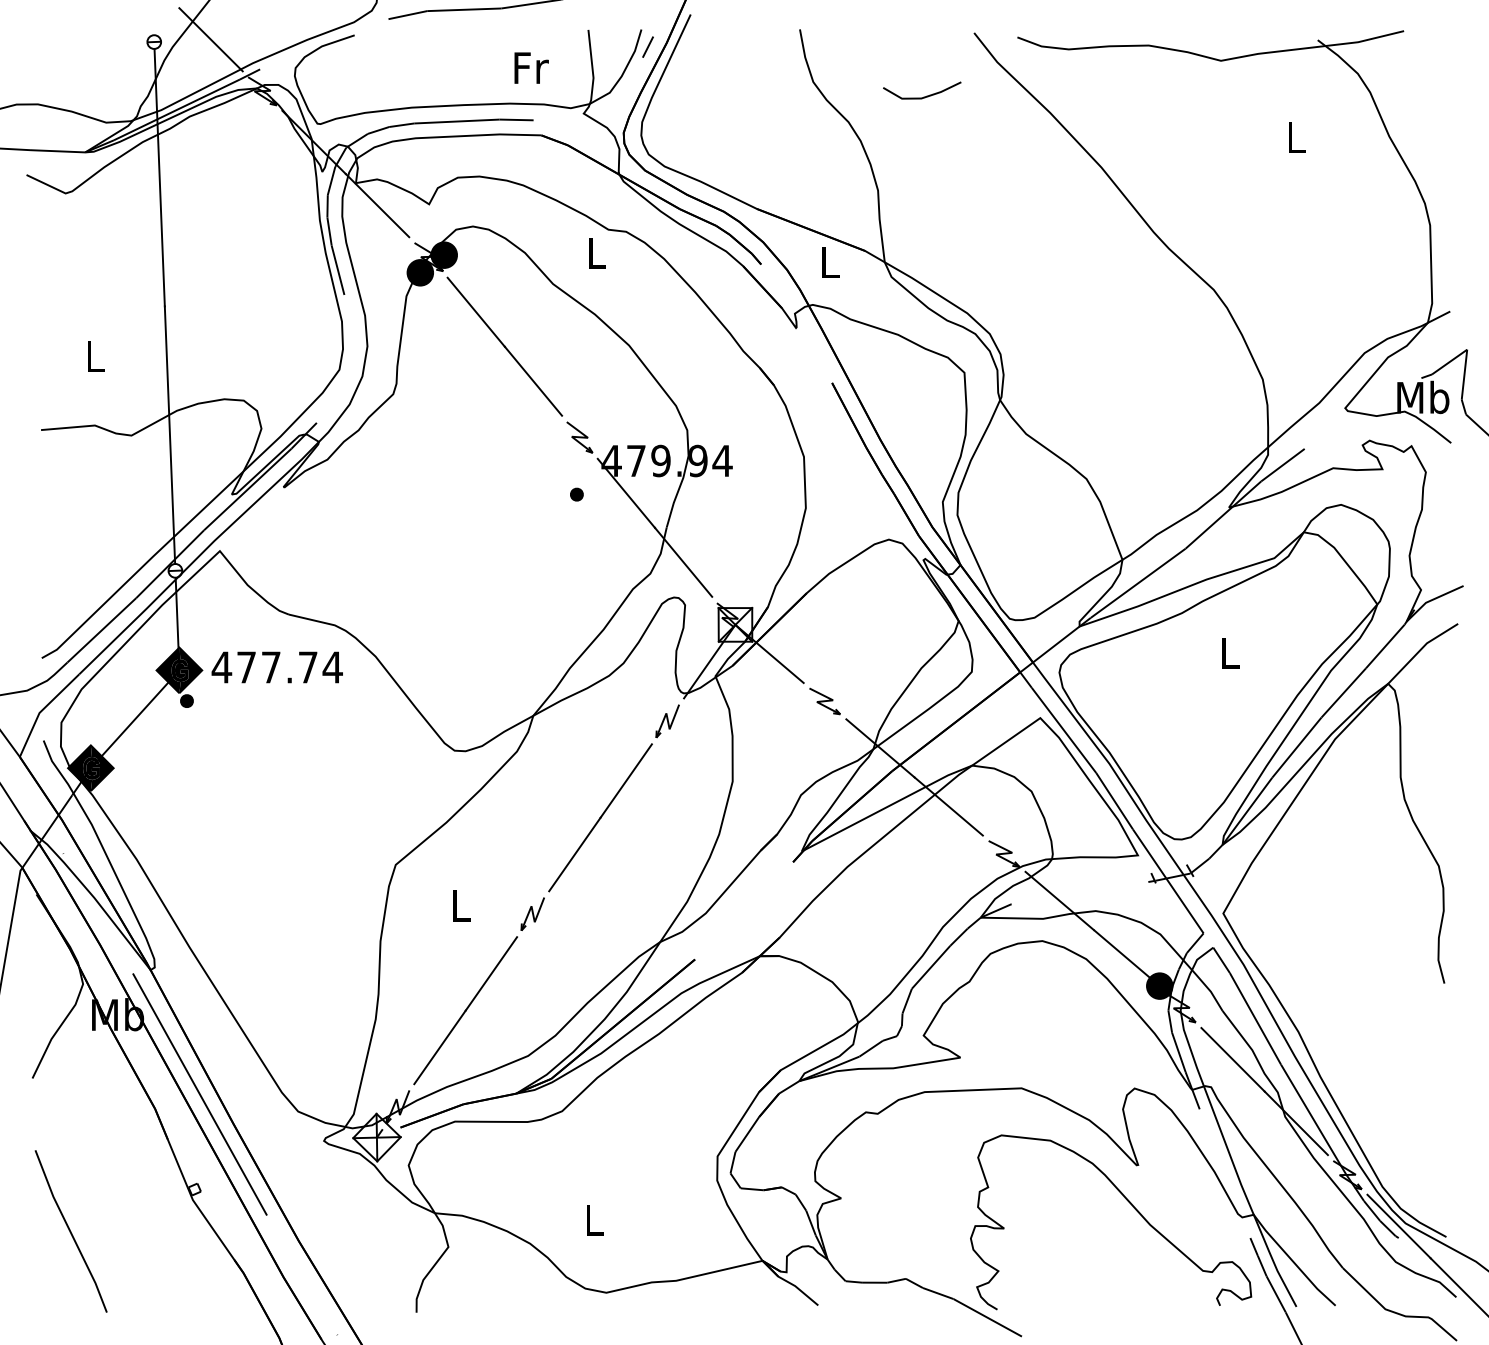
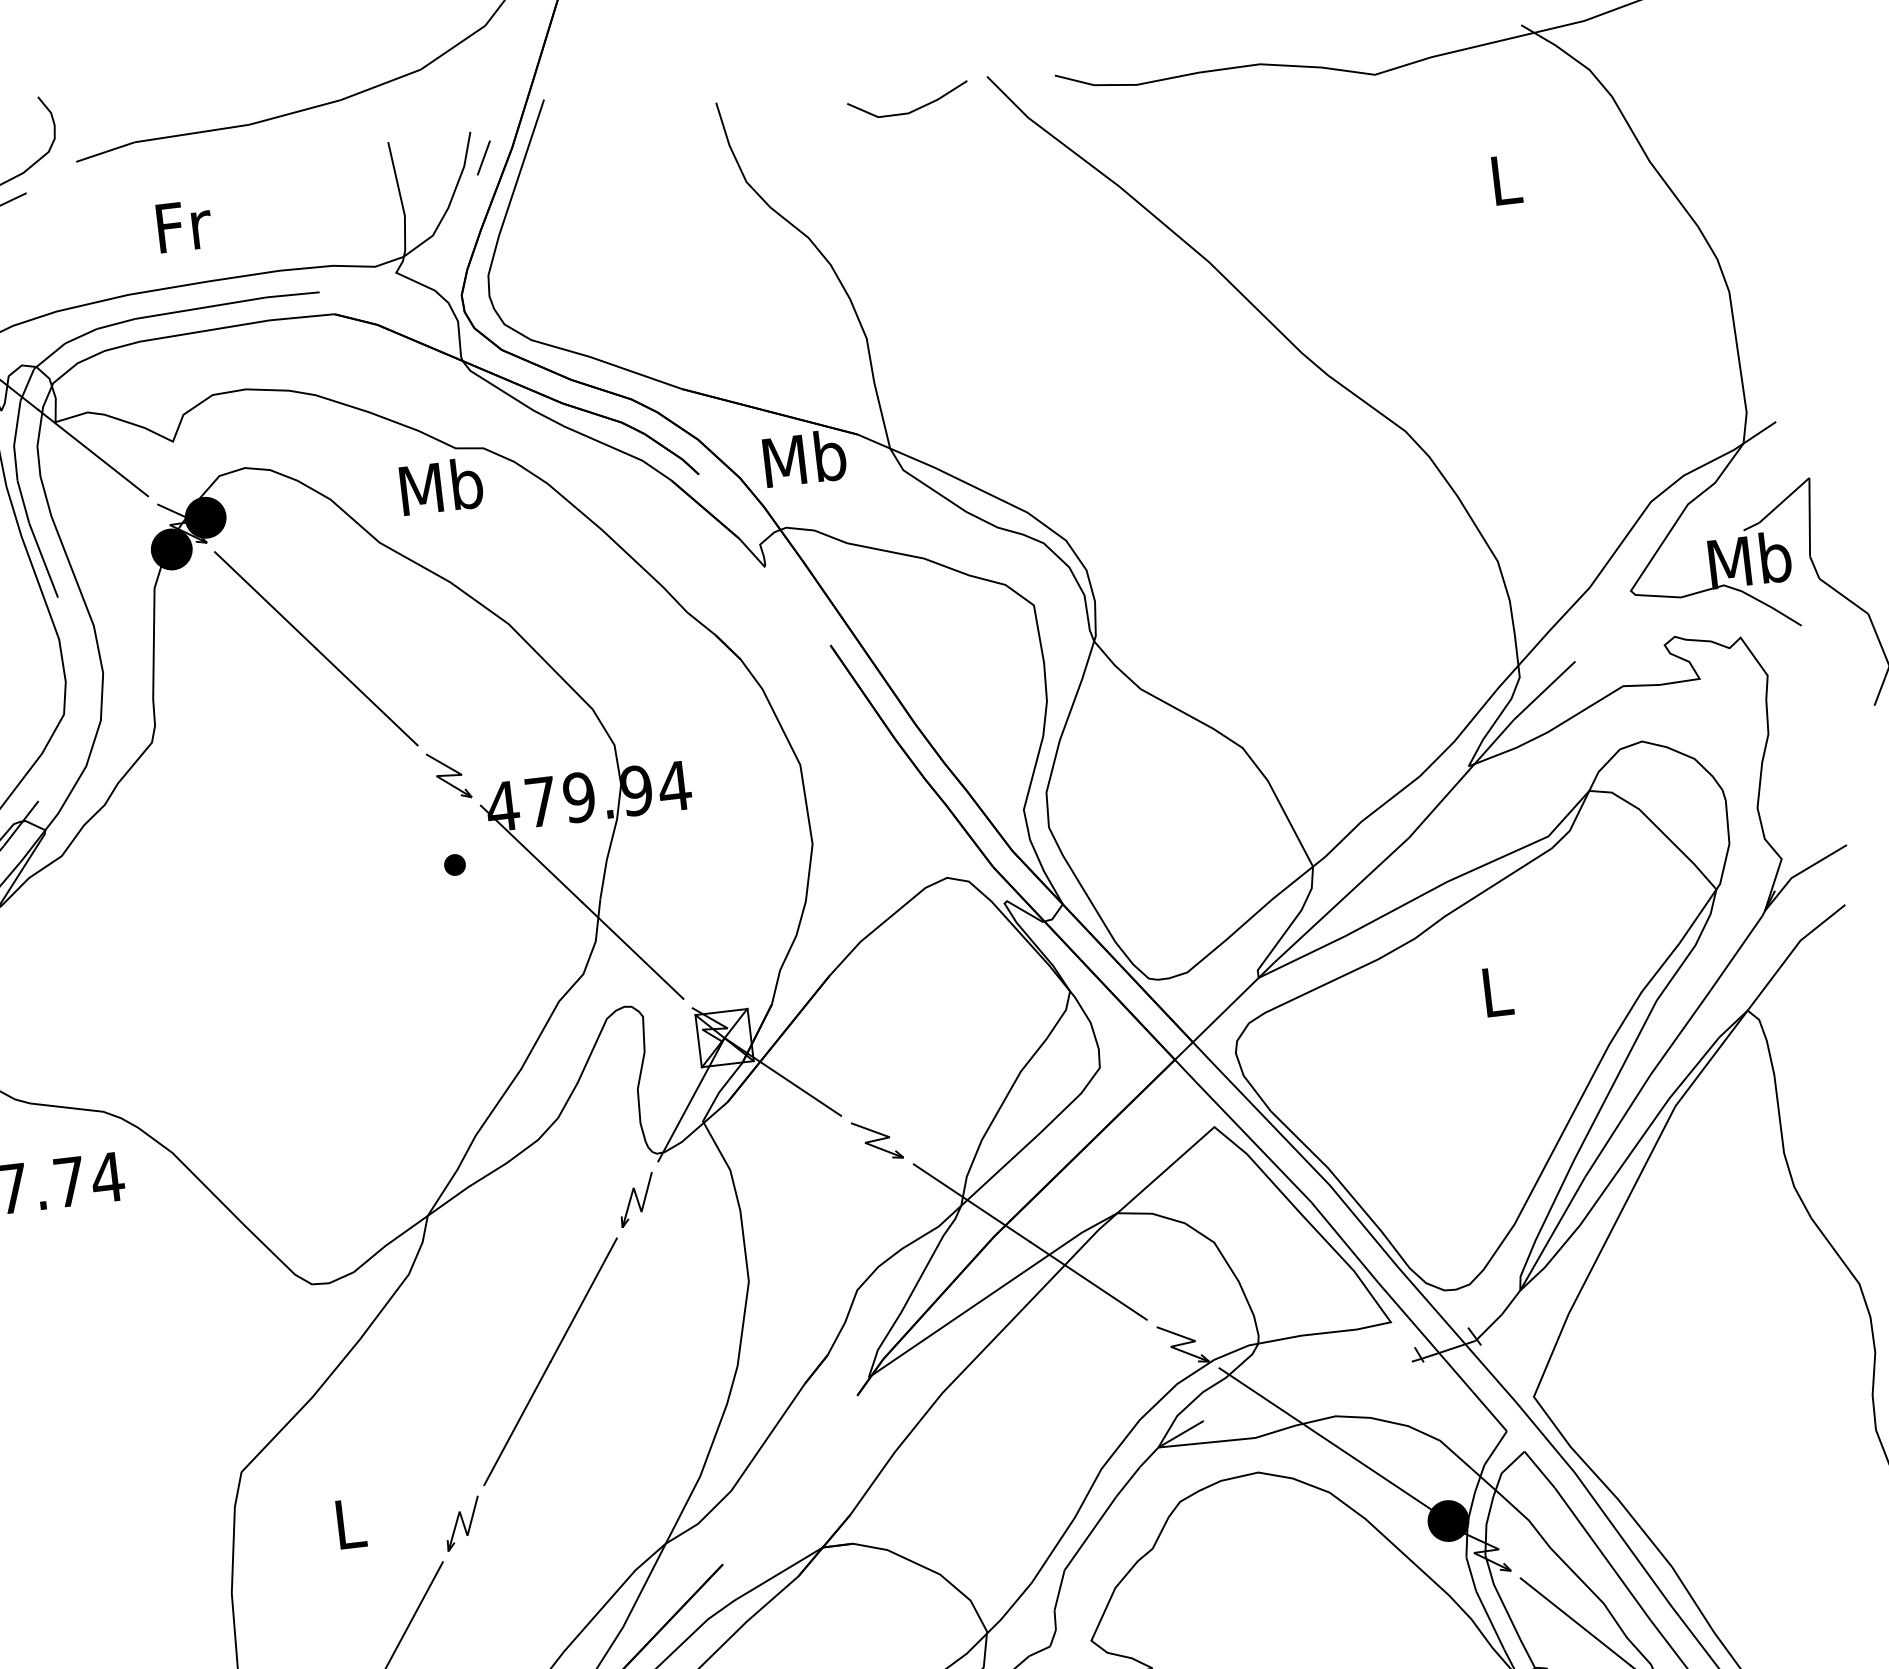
text: (531, 67) -> (184, 225), moved
line: (923, 96) -> (911, 109), moved
text: (596, 252) -> (441, 485), L -> Mb
text: (829, 261) -> (804, 457), L -> Mb

